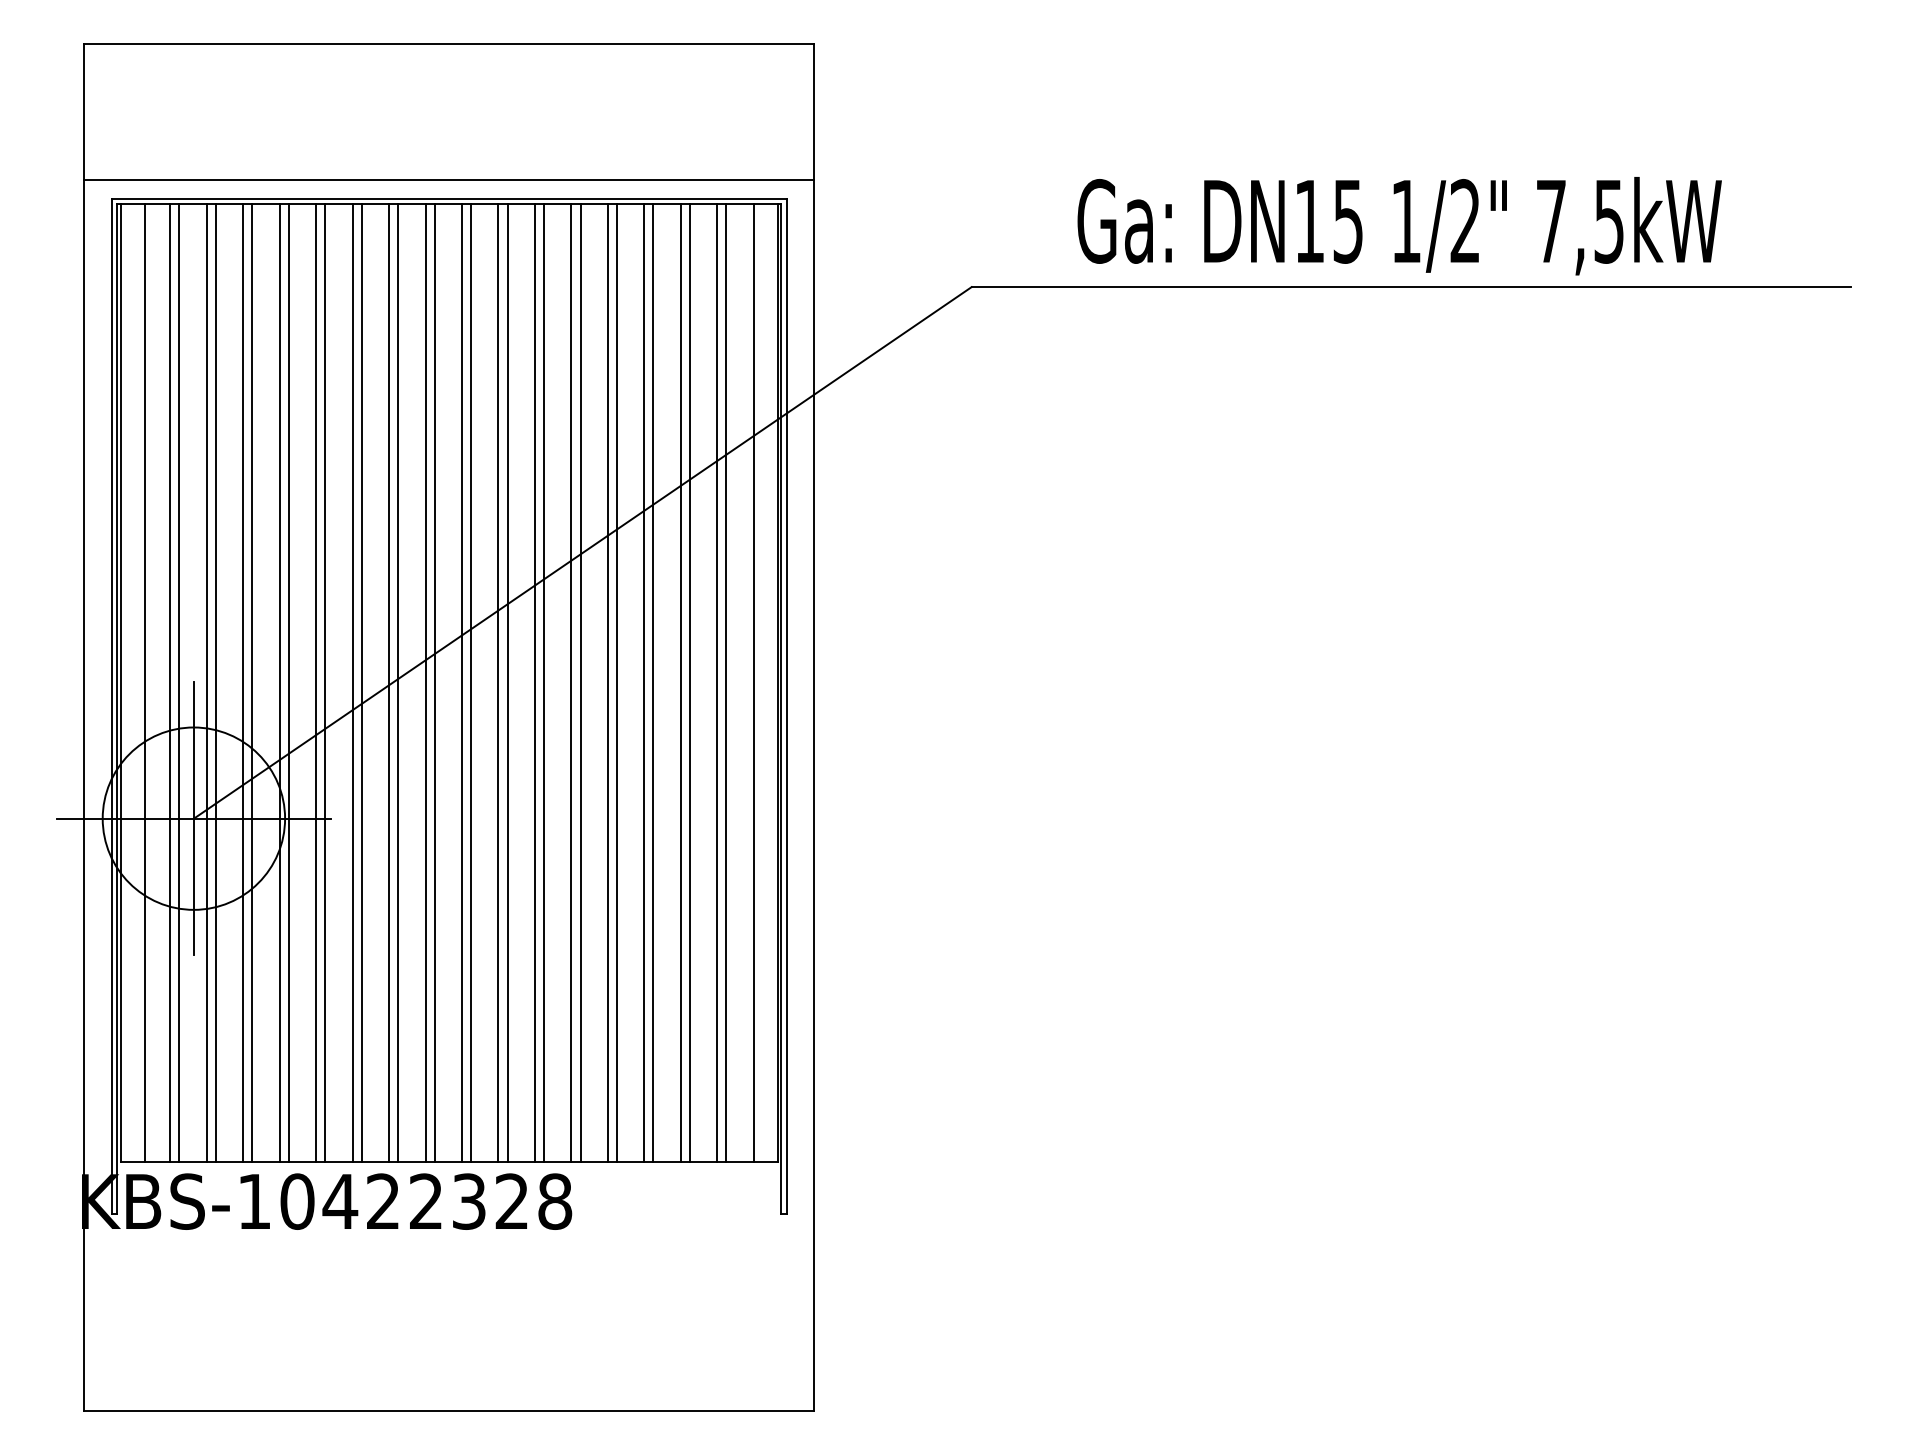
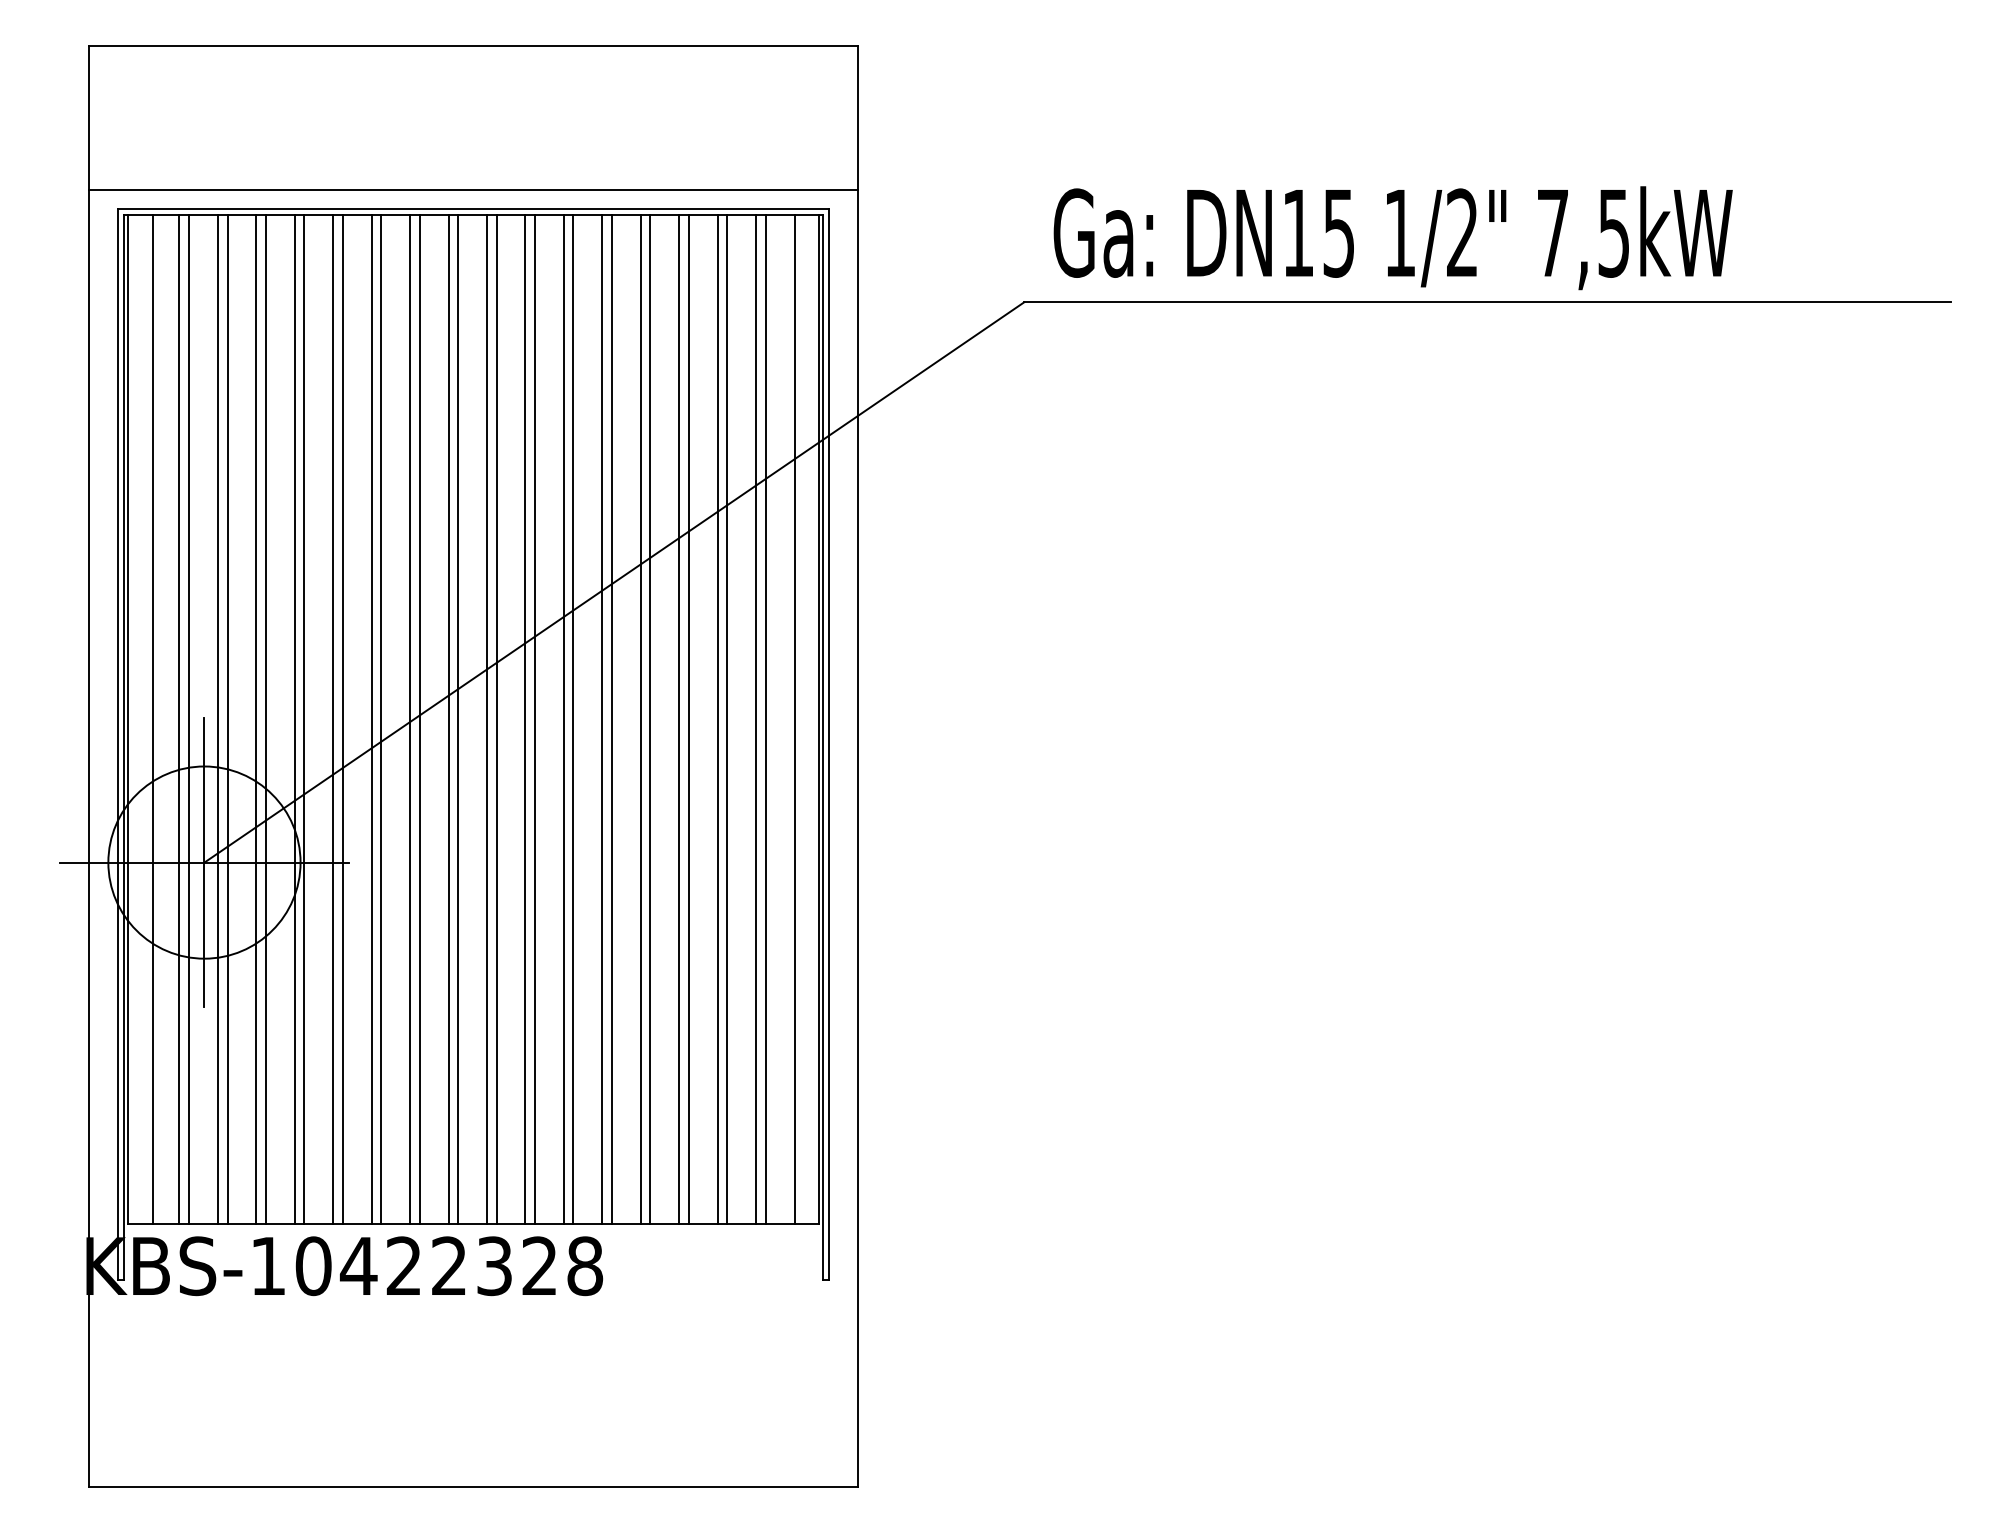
text: (1399, 226) -> (1392, 238), moved

